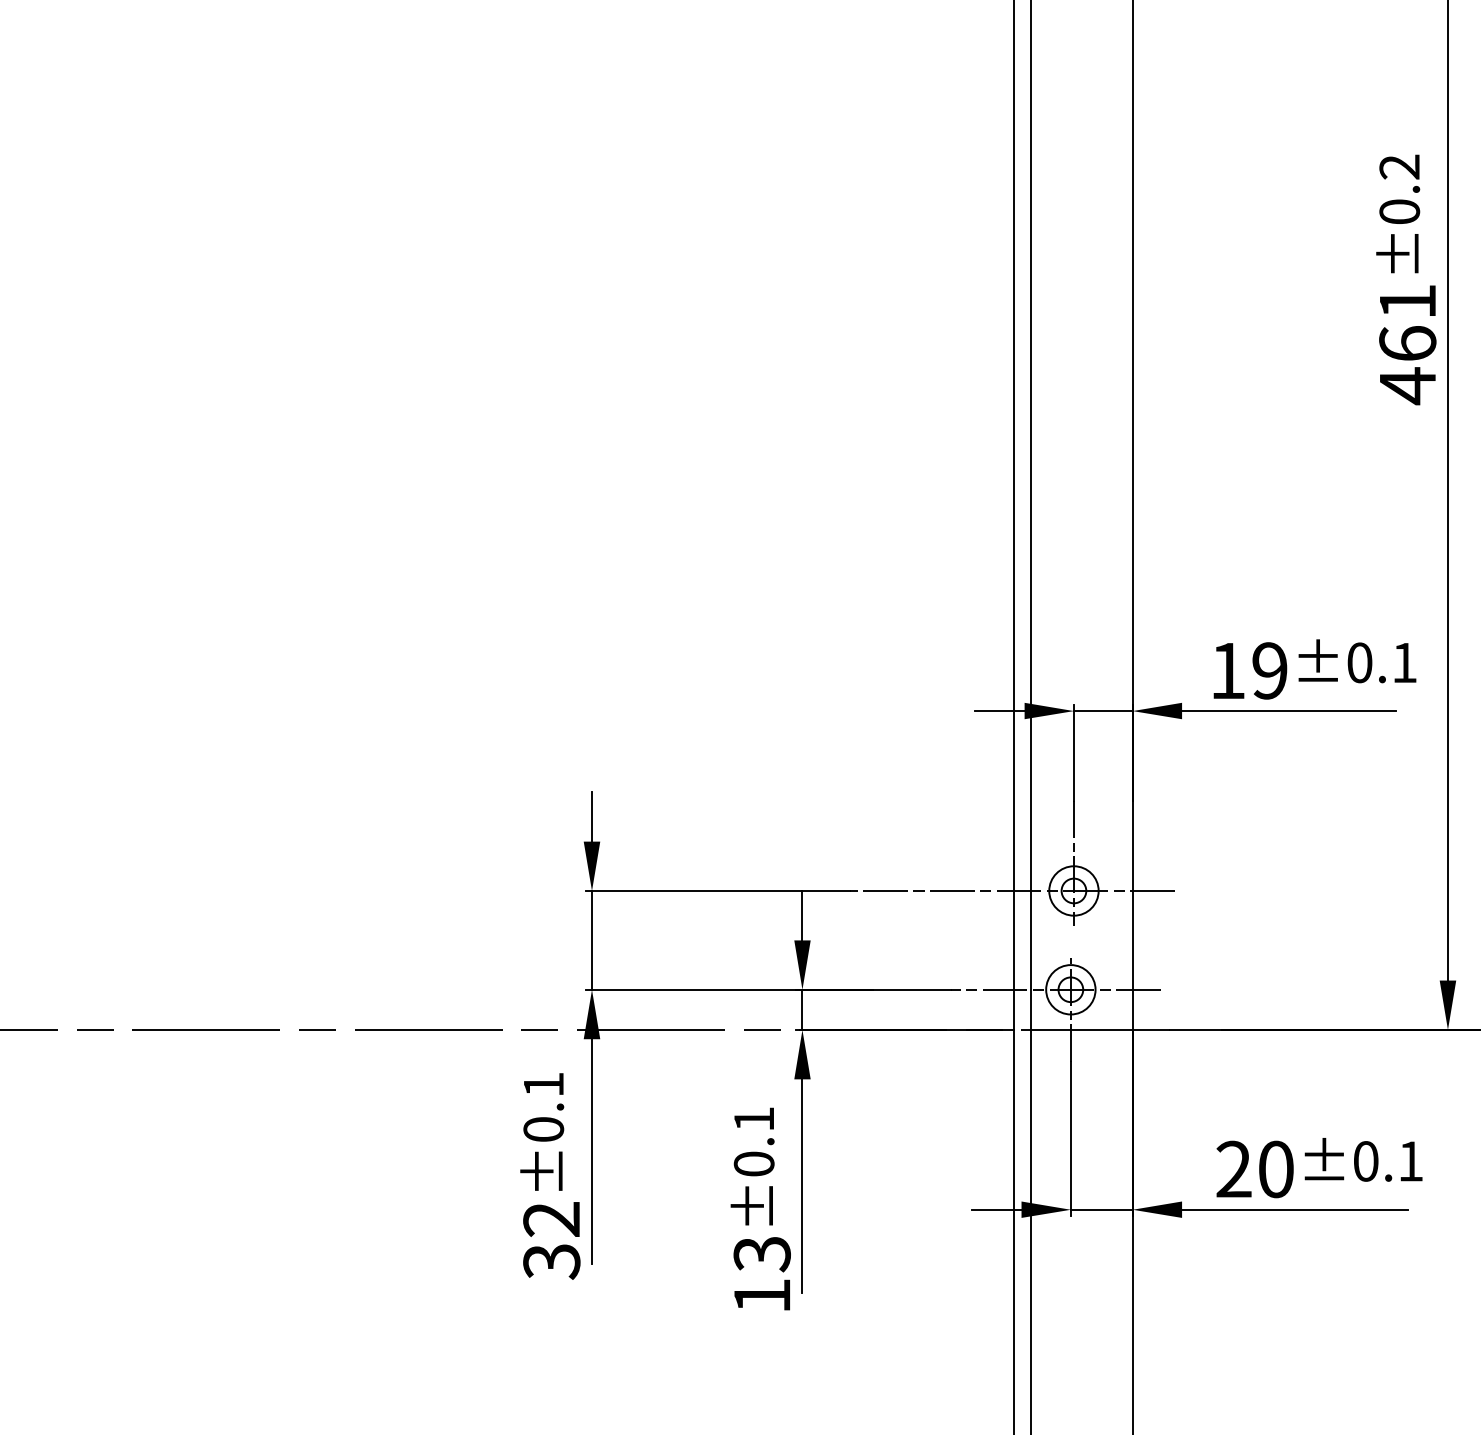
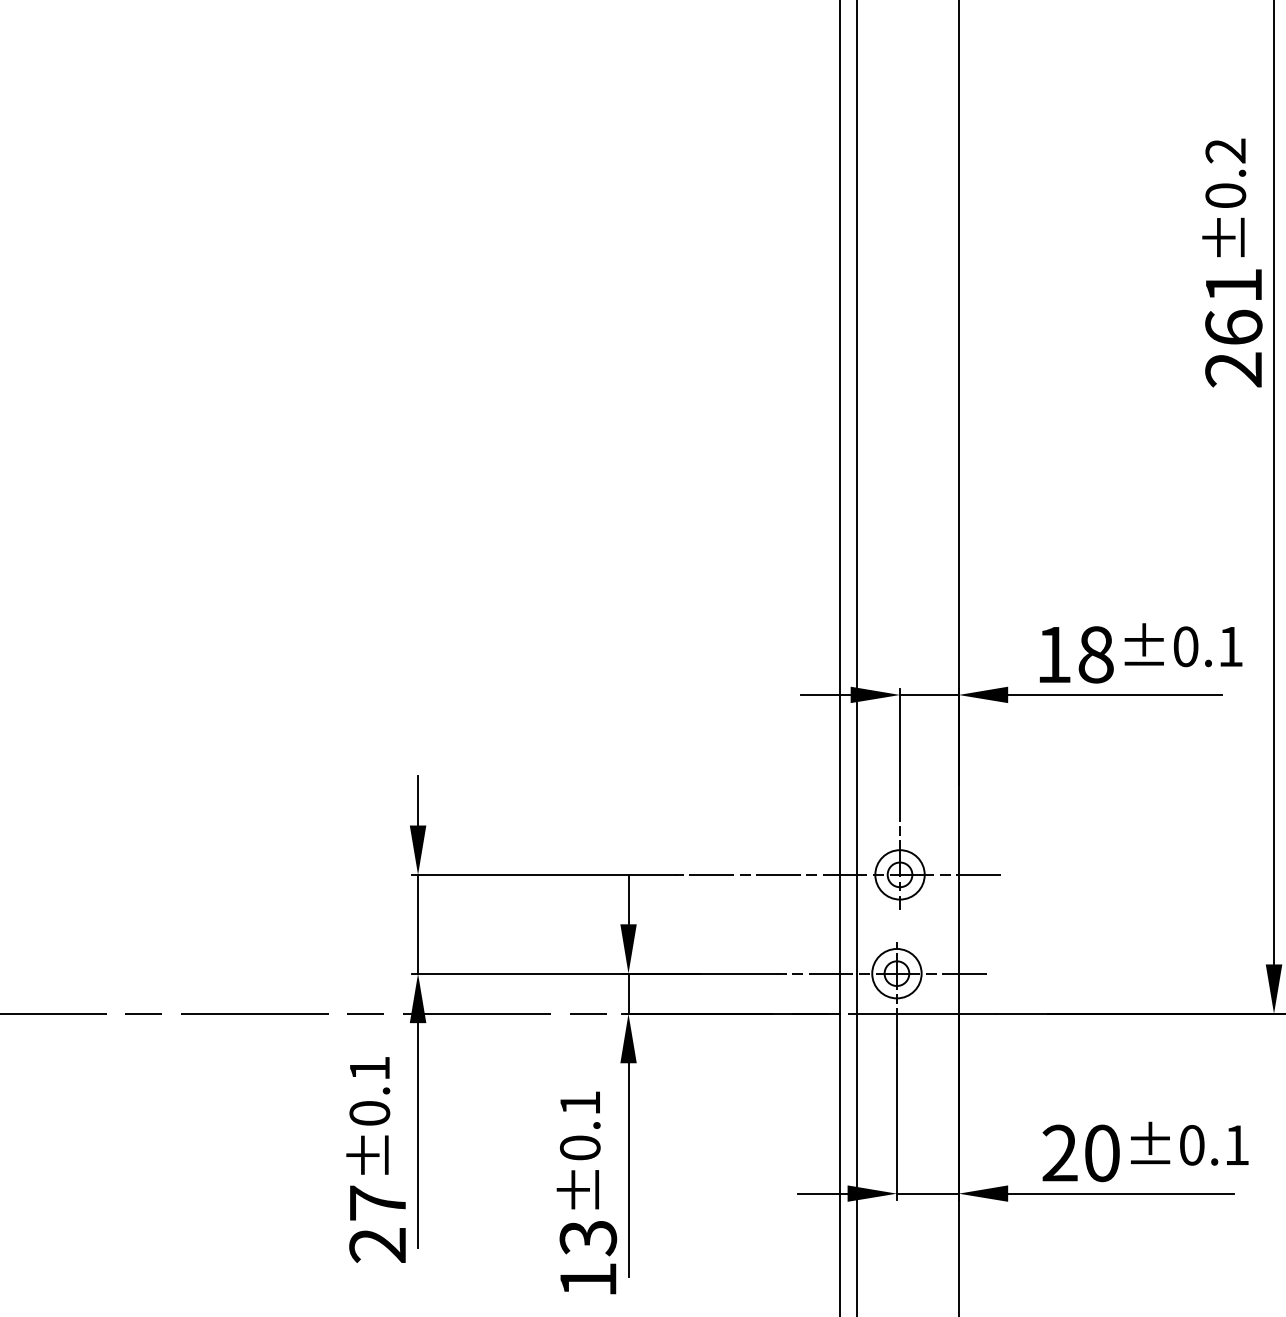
text: (1407, 386) -> (1233, 370), 461 -> 261
text: (1269, 670) -> (1095, 654), 19 -> 18
text: (551, 1240) -> (377, 1224), 32 -> 27

